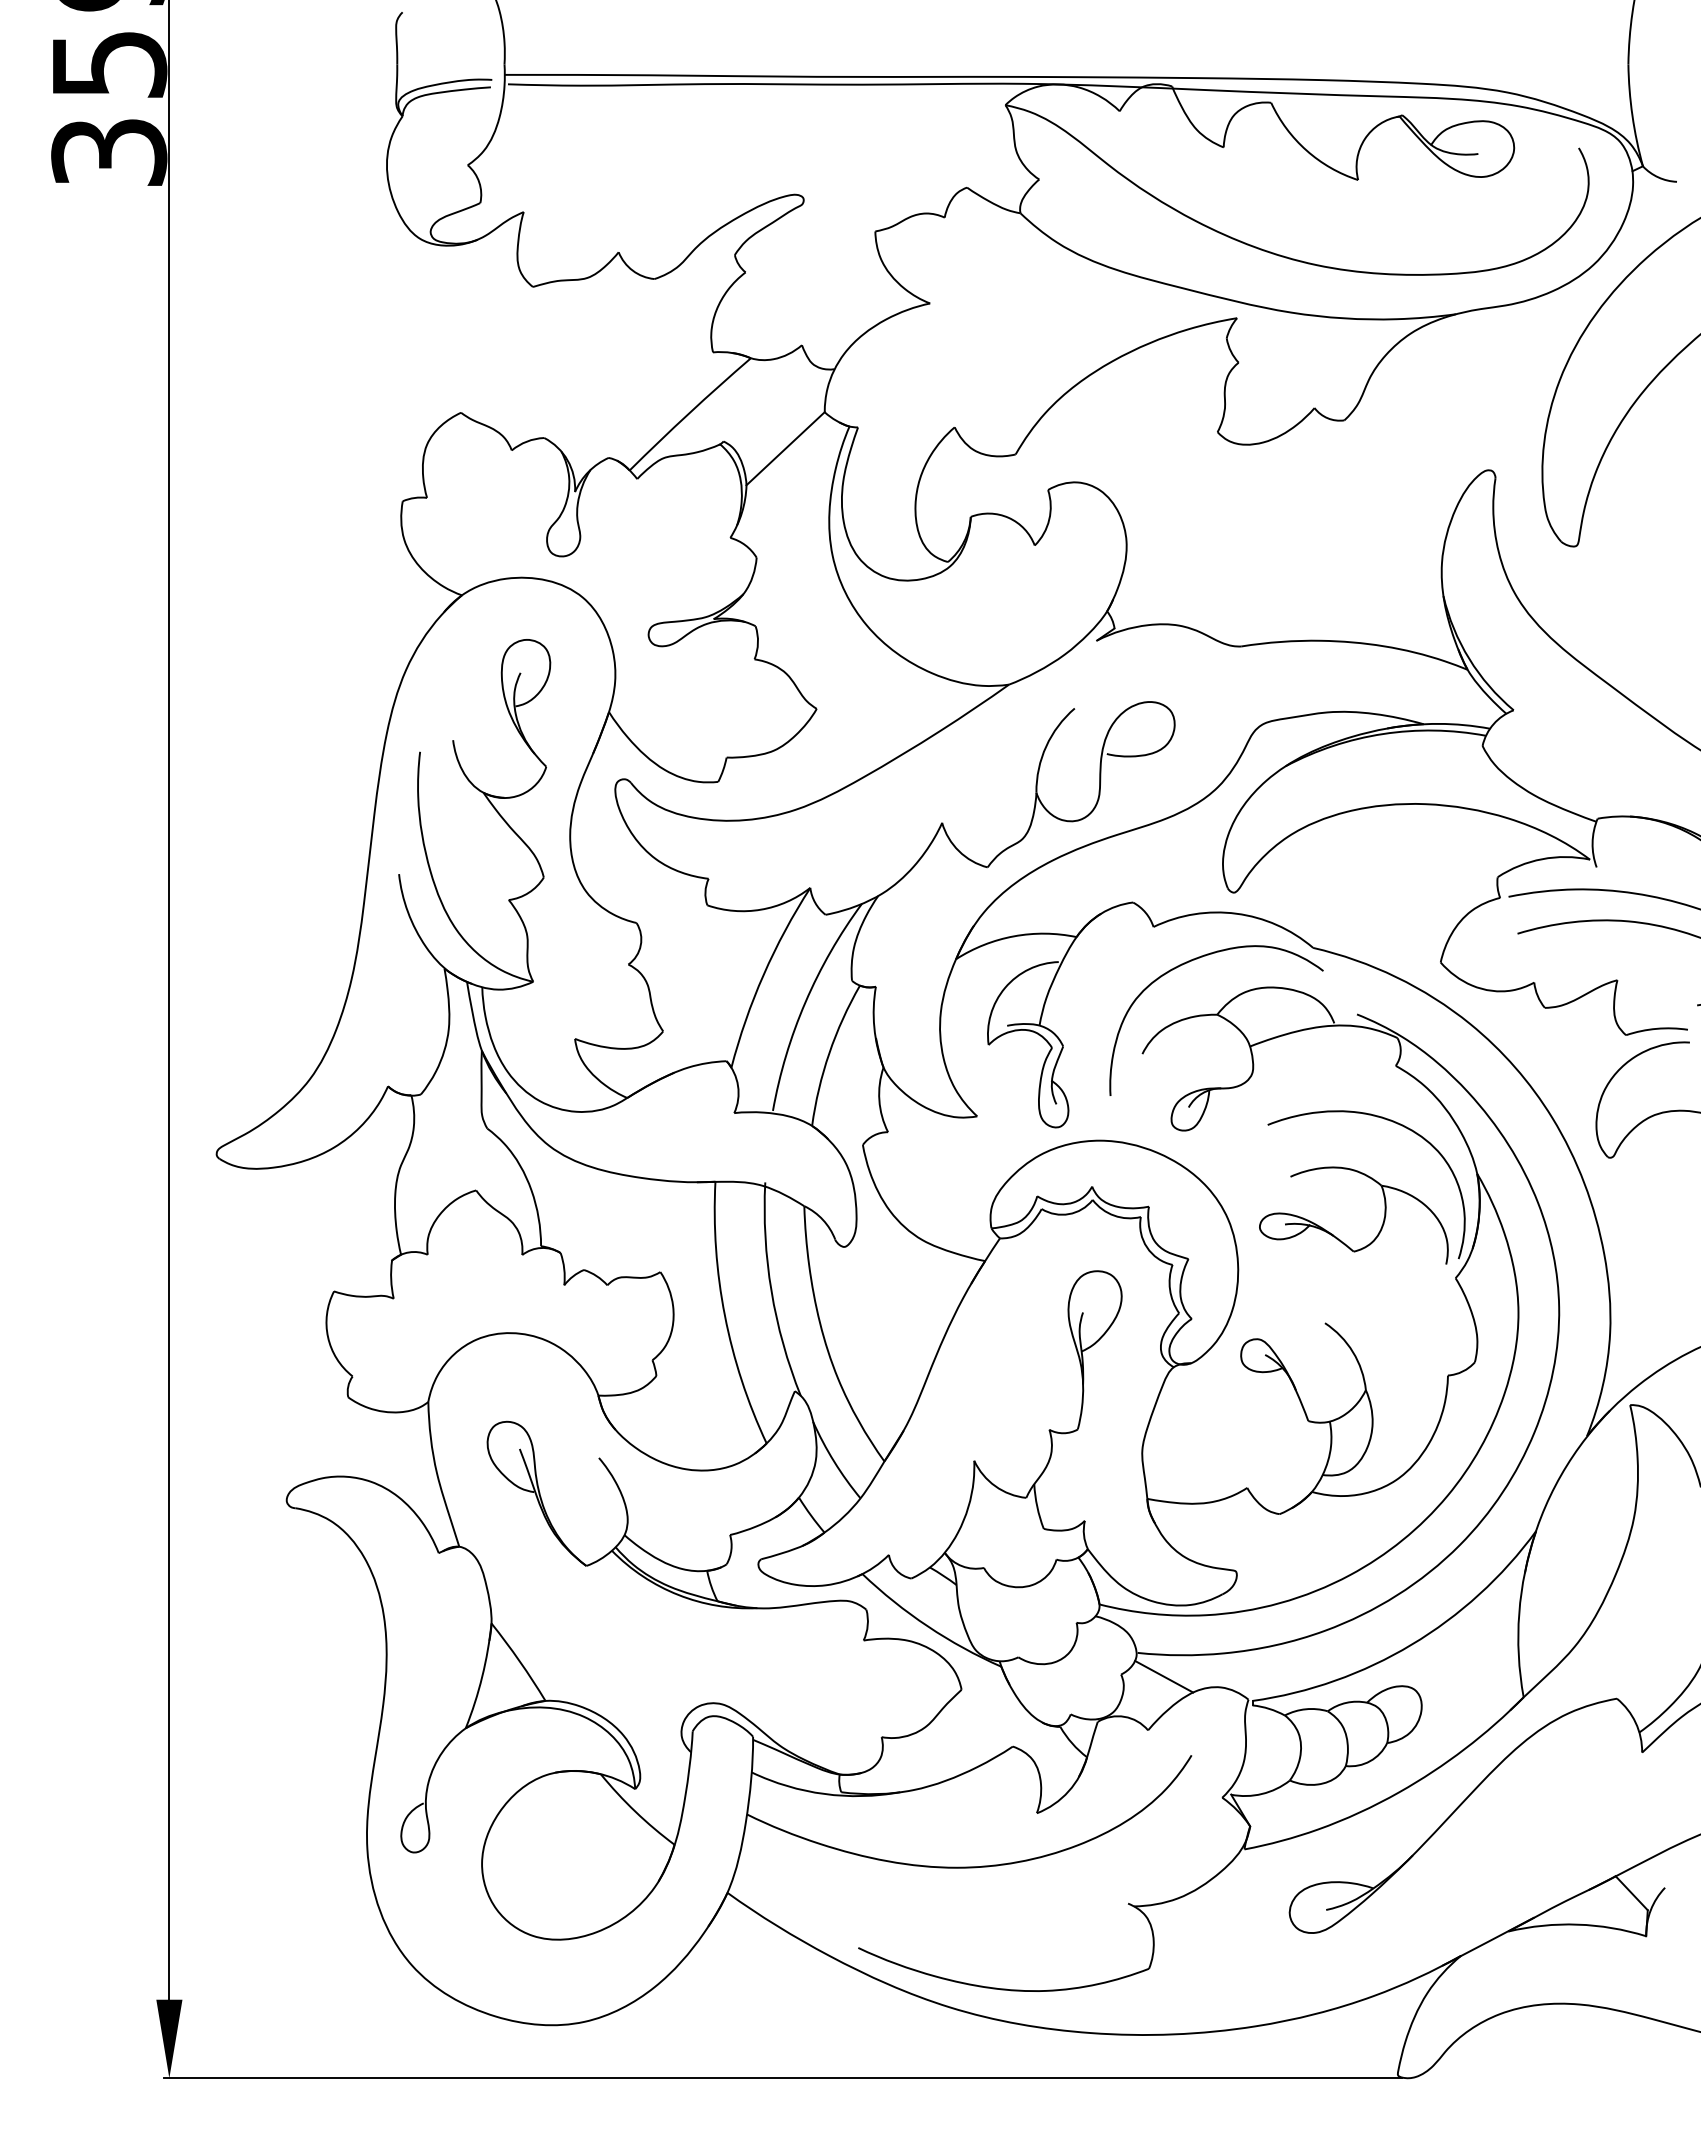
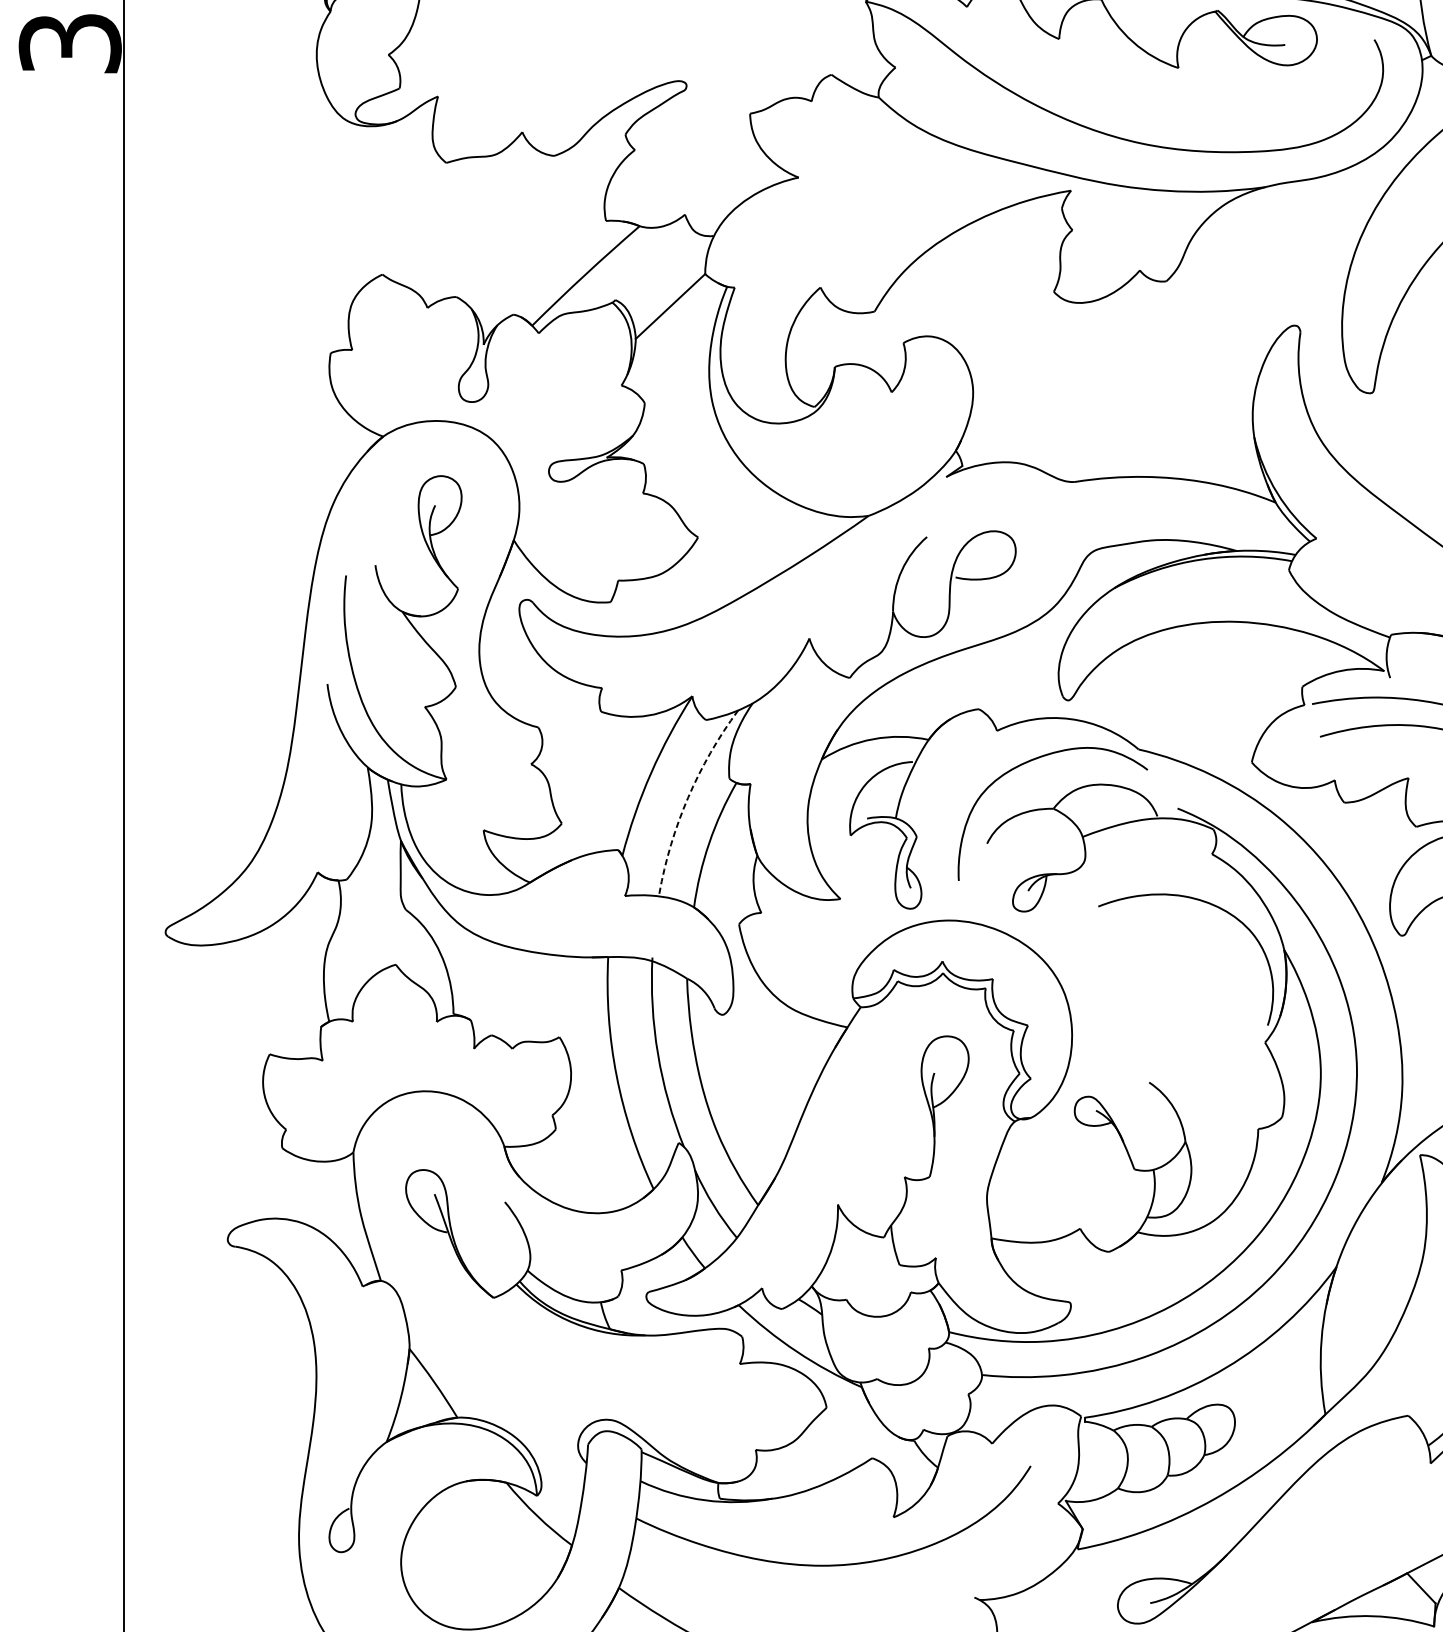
arc: (805, 1002) -> (688, 797), solid -> dashed
part: (1336, 1236) -> (1159, 1005), removed
line: (1164, 1676) -> (1006, 1396), removed

